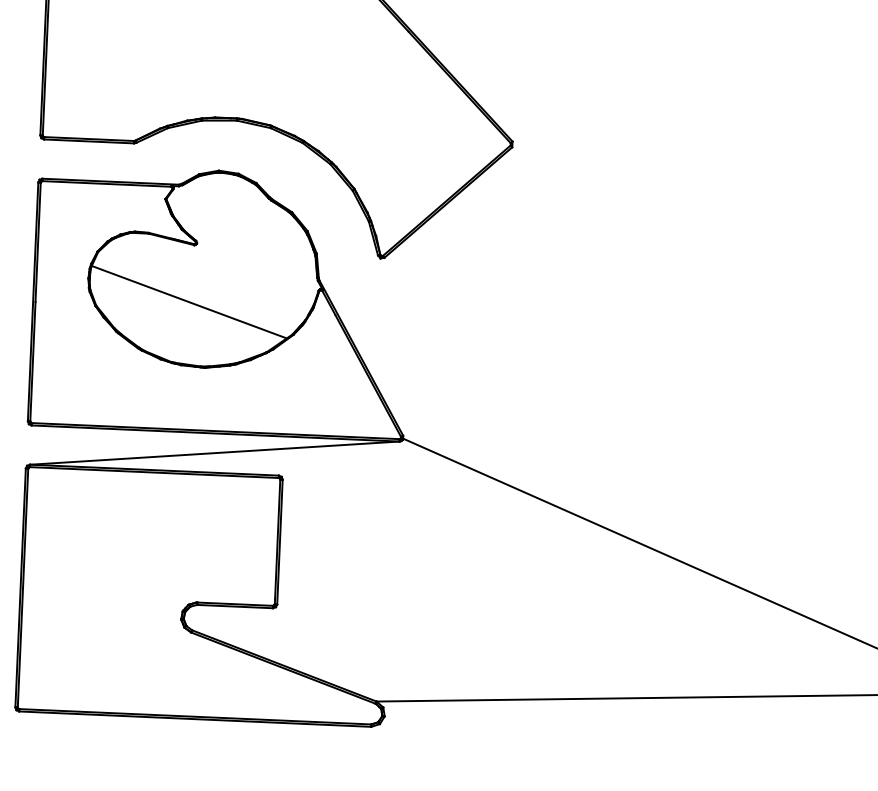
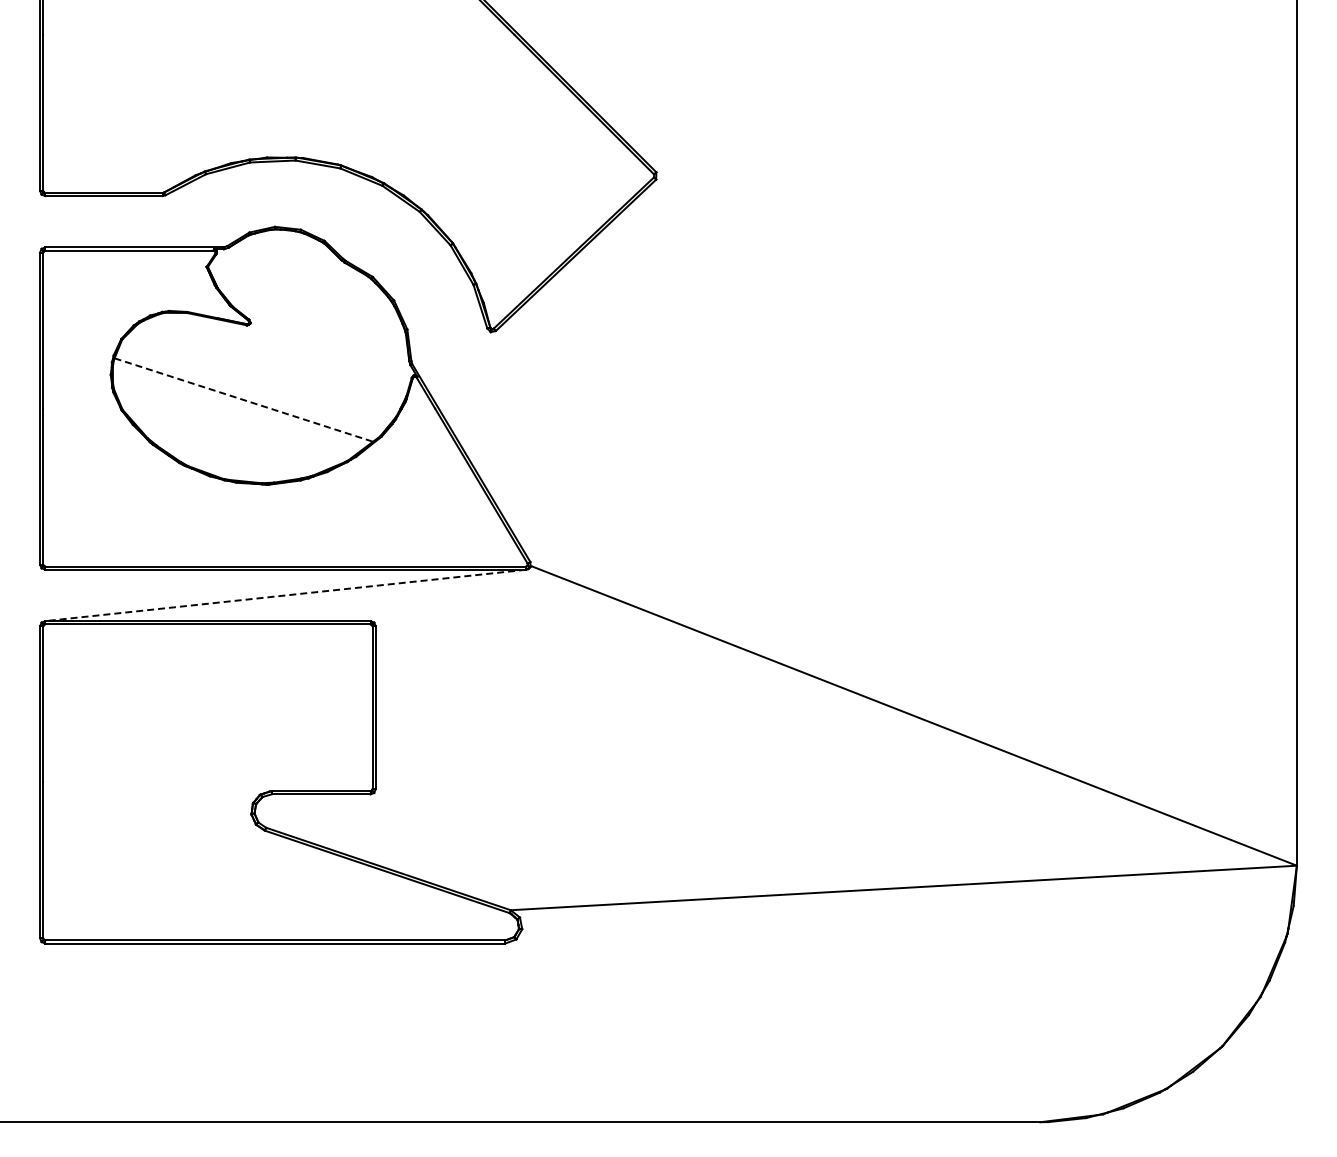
line: (189, 302) -> (243, 400), solid -> dashed
line: (214, 453) -> (285, 595), solid -> dashed

